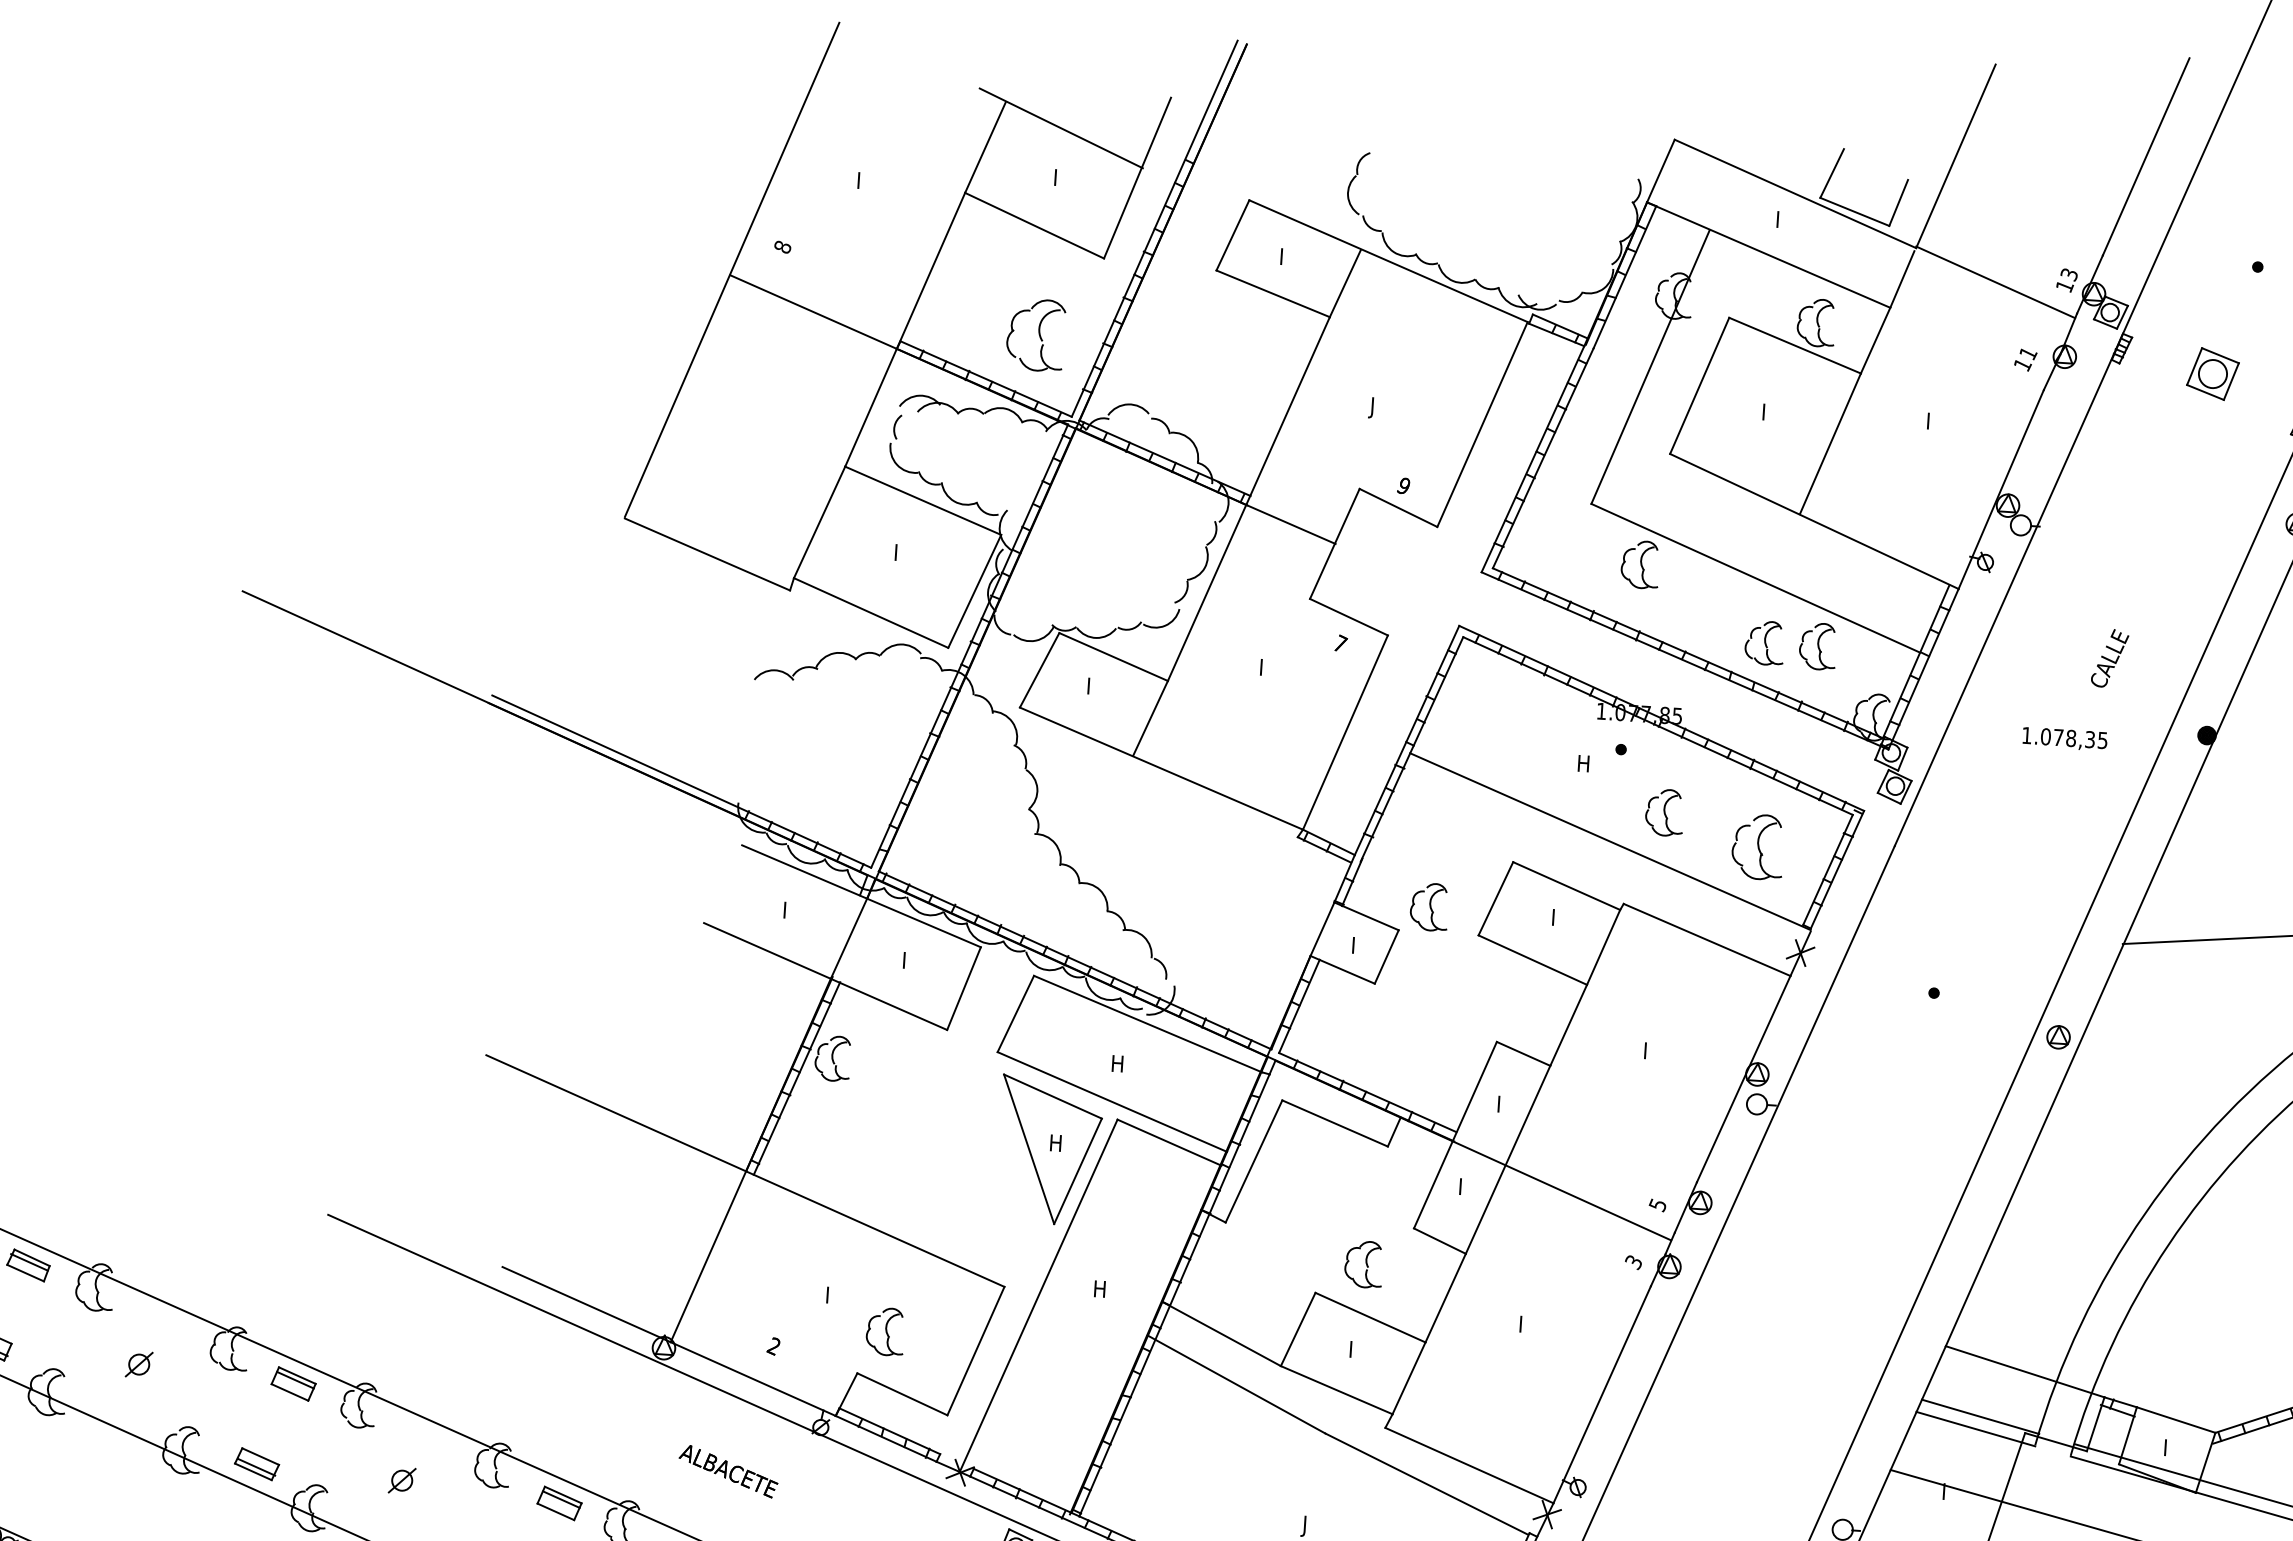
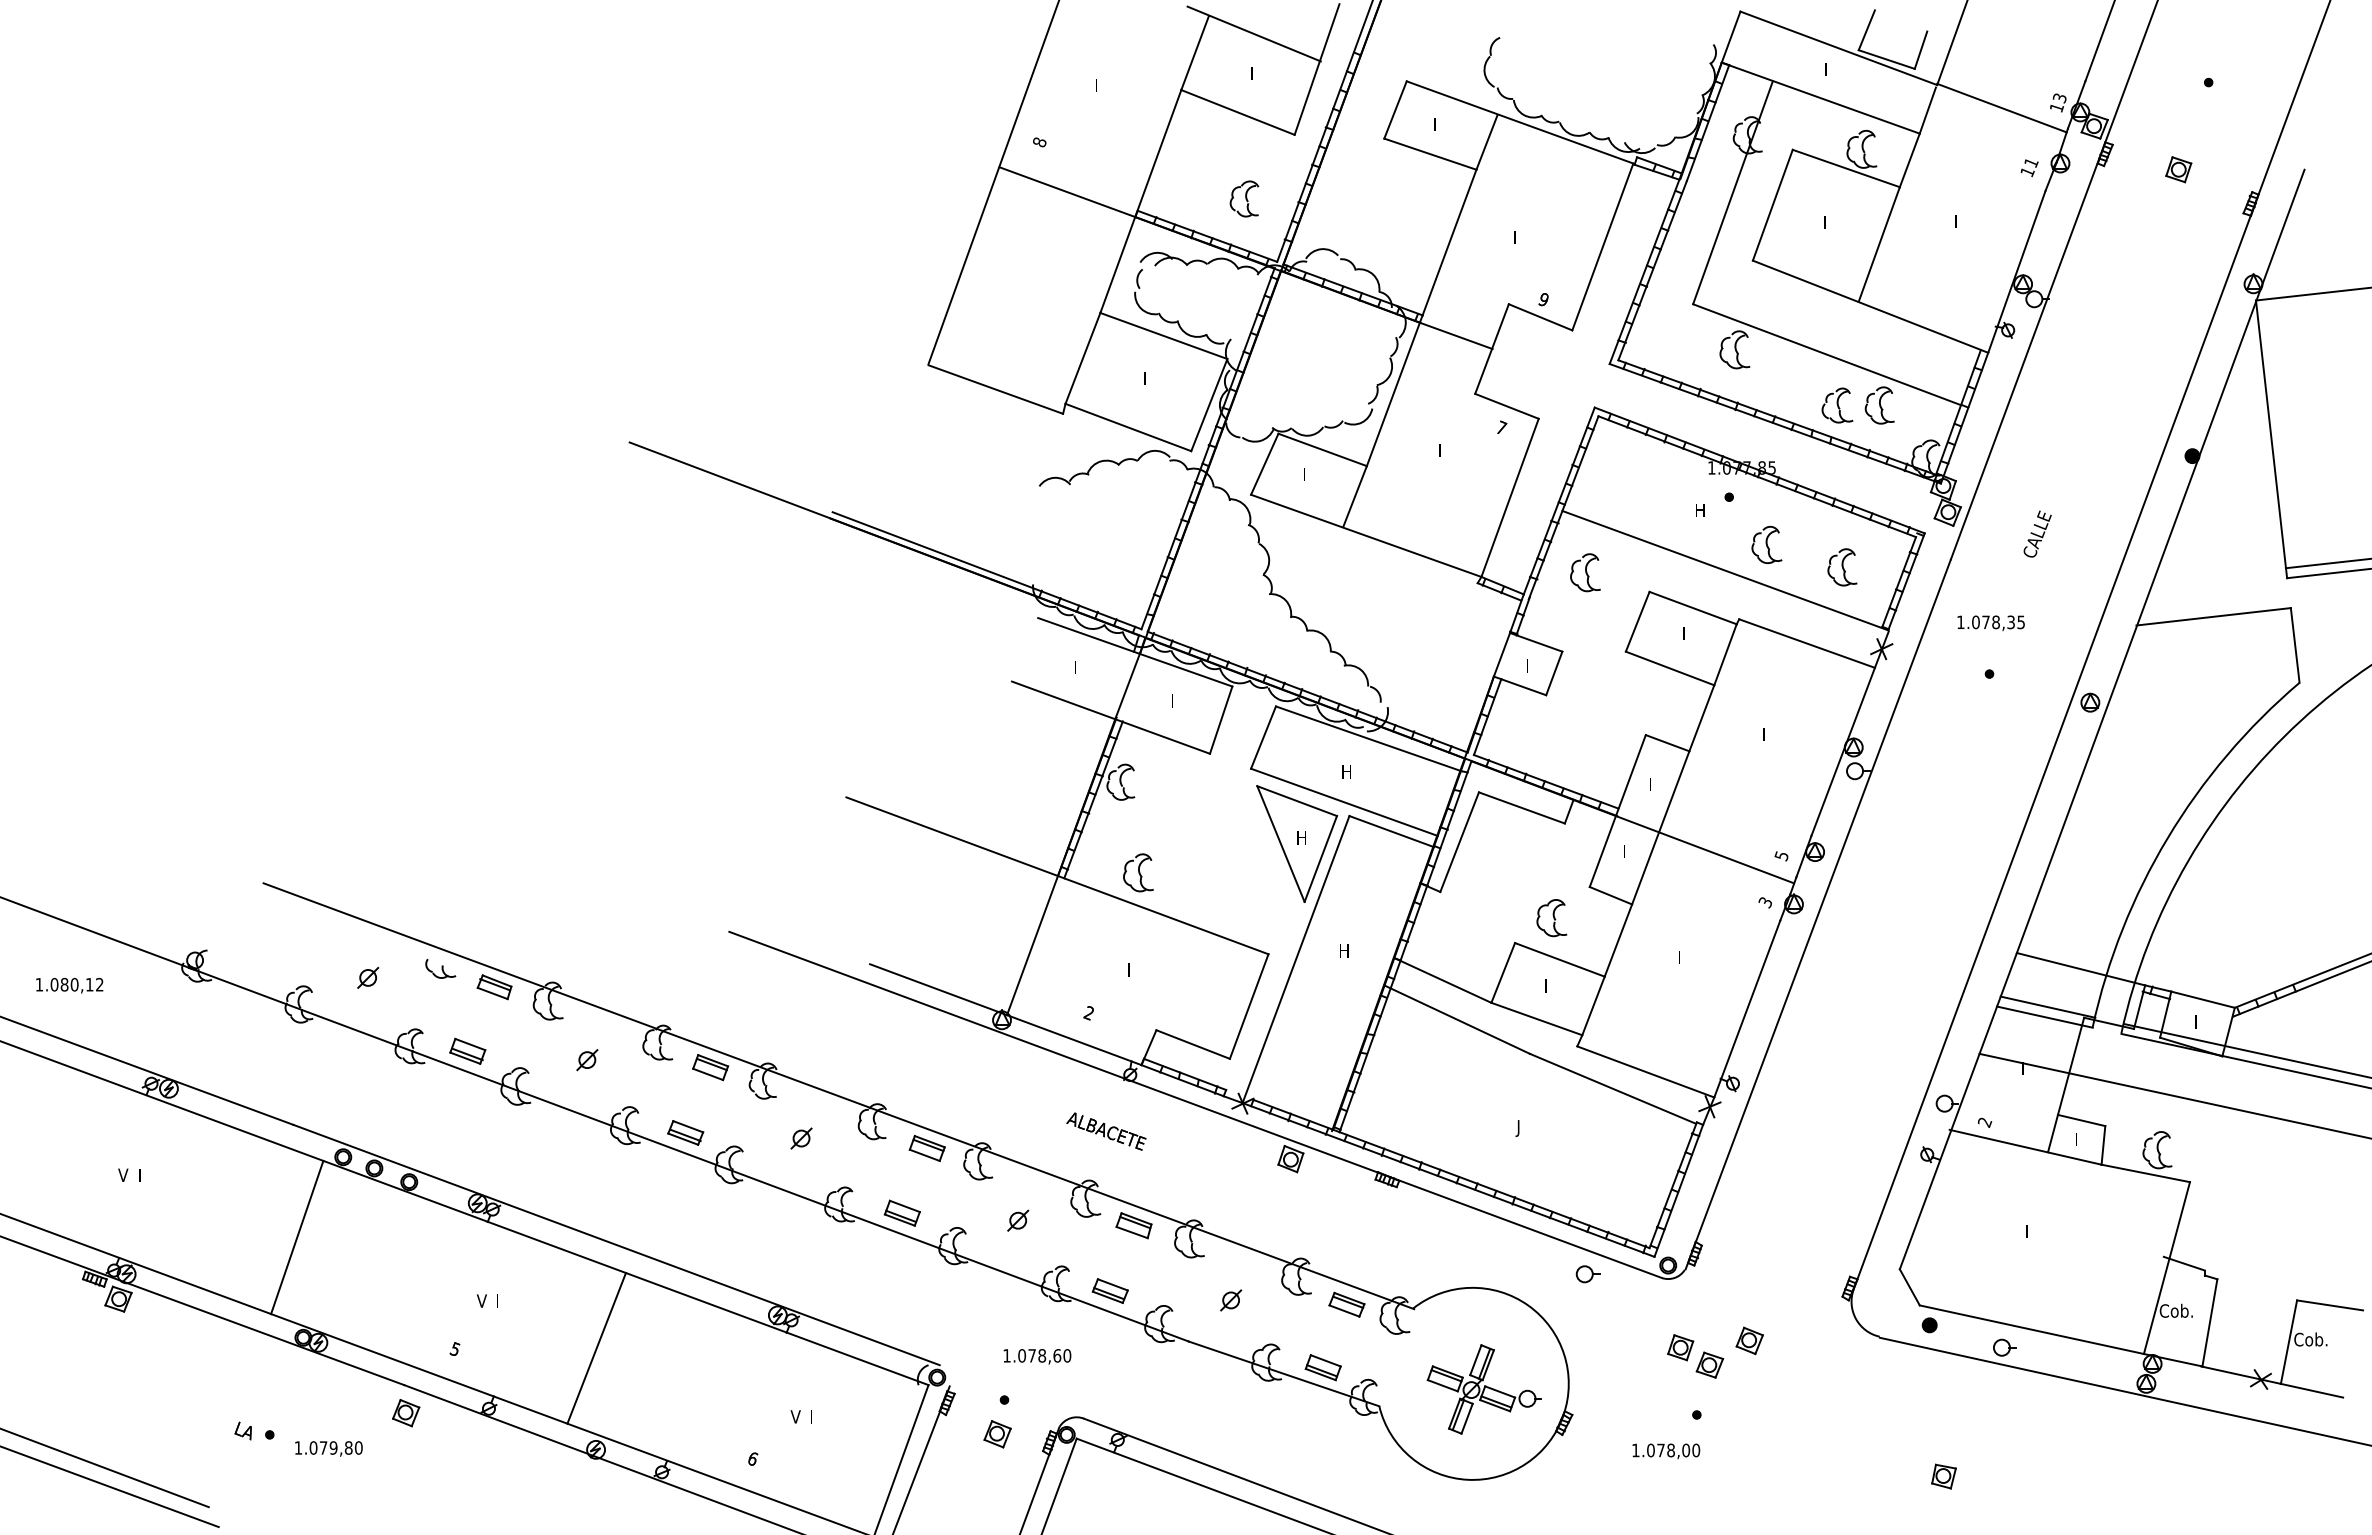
part: (1035, 334) -> (1244, 198), size x0.62
part: (2212, 373) -> (2178, 169), size x0.62
text: (1370, 407) -> (1513, 239), J -> I
text: (2109, 657) -> (2037, 533), moved
text: (2064, 739) -> (1990, 623), moved
part: (1757, 847) -> (1842, 567), size x0.71
part: (1429, 906) -> (1585, 572), moved
part: (885, 1331) -> (1138, 872), moved
text: (728, 1471) -> (1106, 1131), moved

